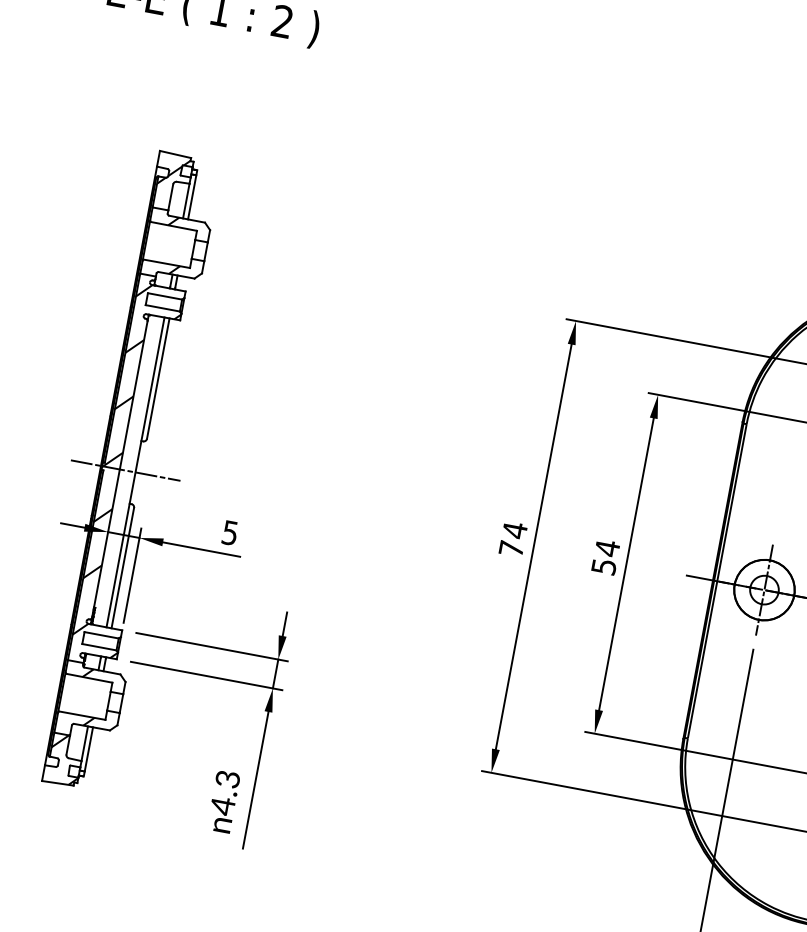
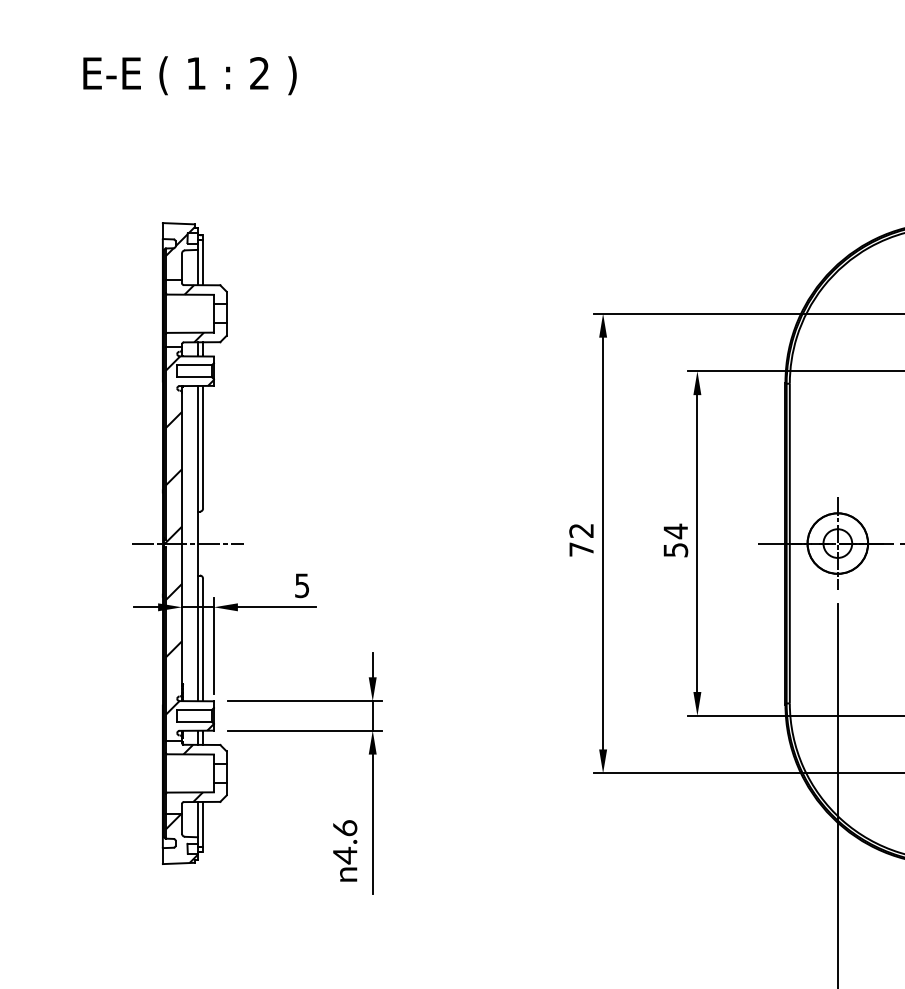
text: (514, 530) -> (581, 530), 74 -> 72
text: (227, 779) -> (344, 828), 4.3 -> 4.6

